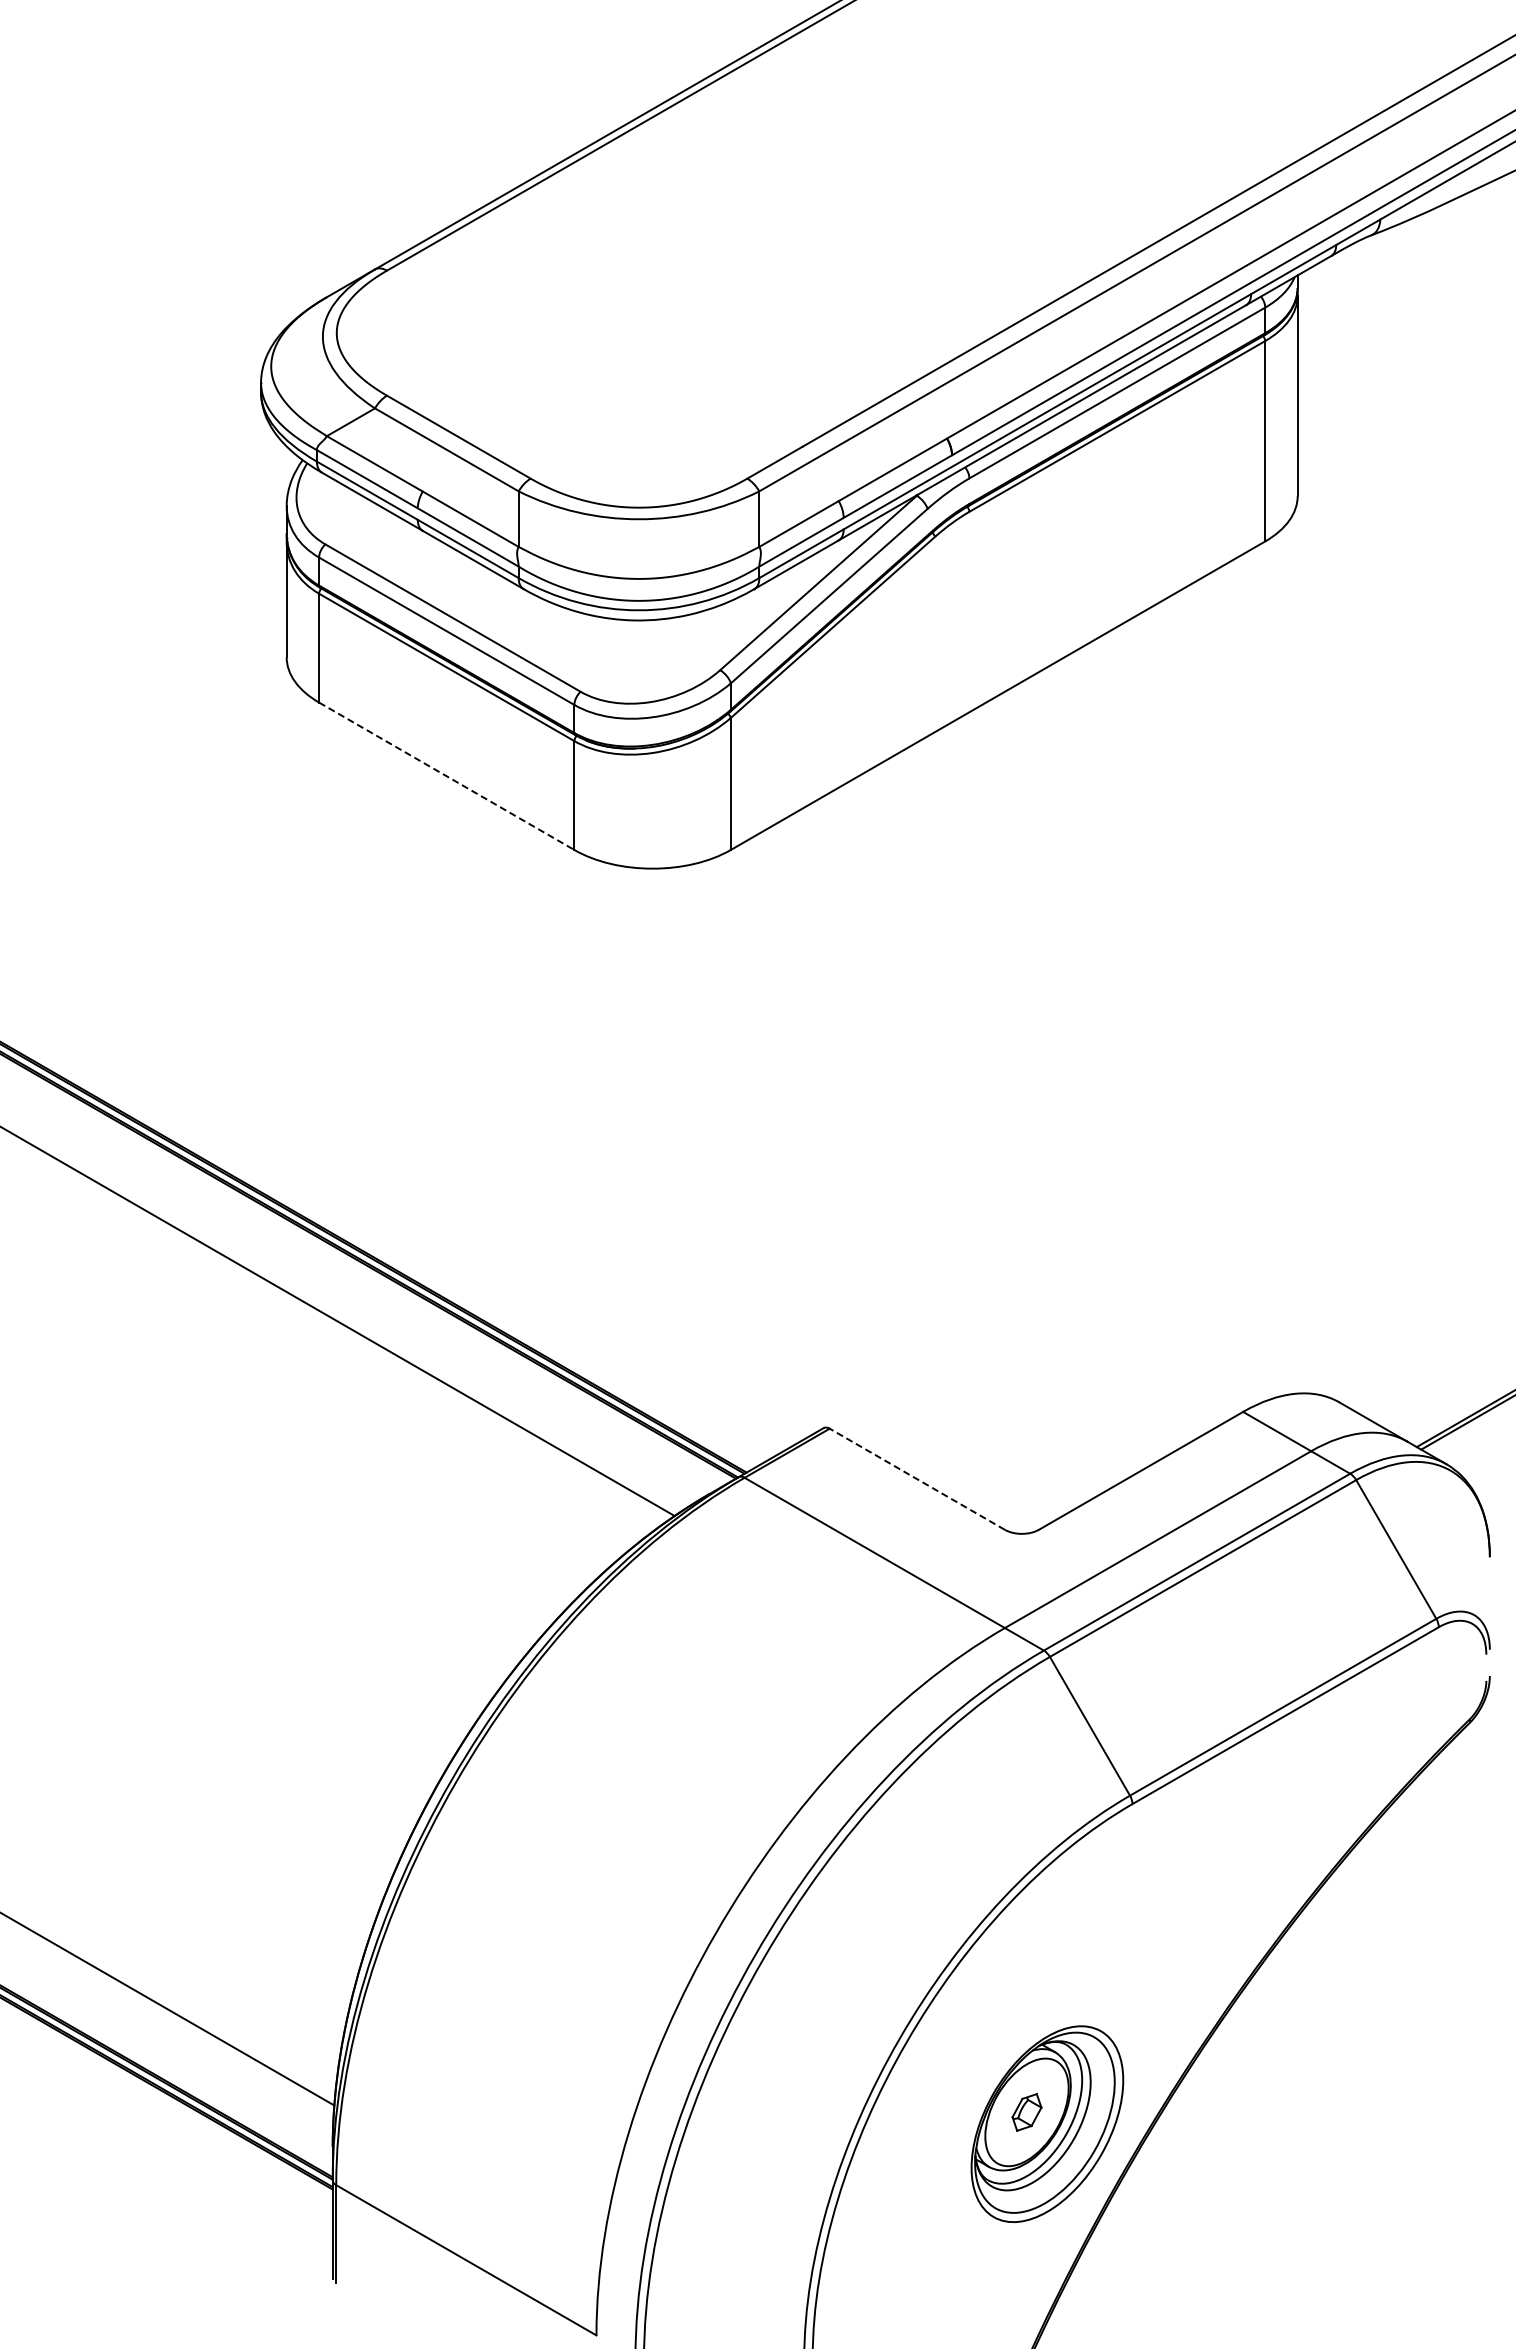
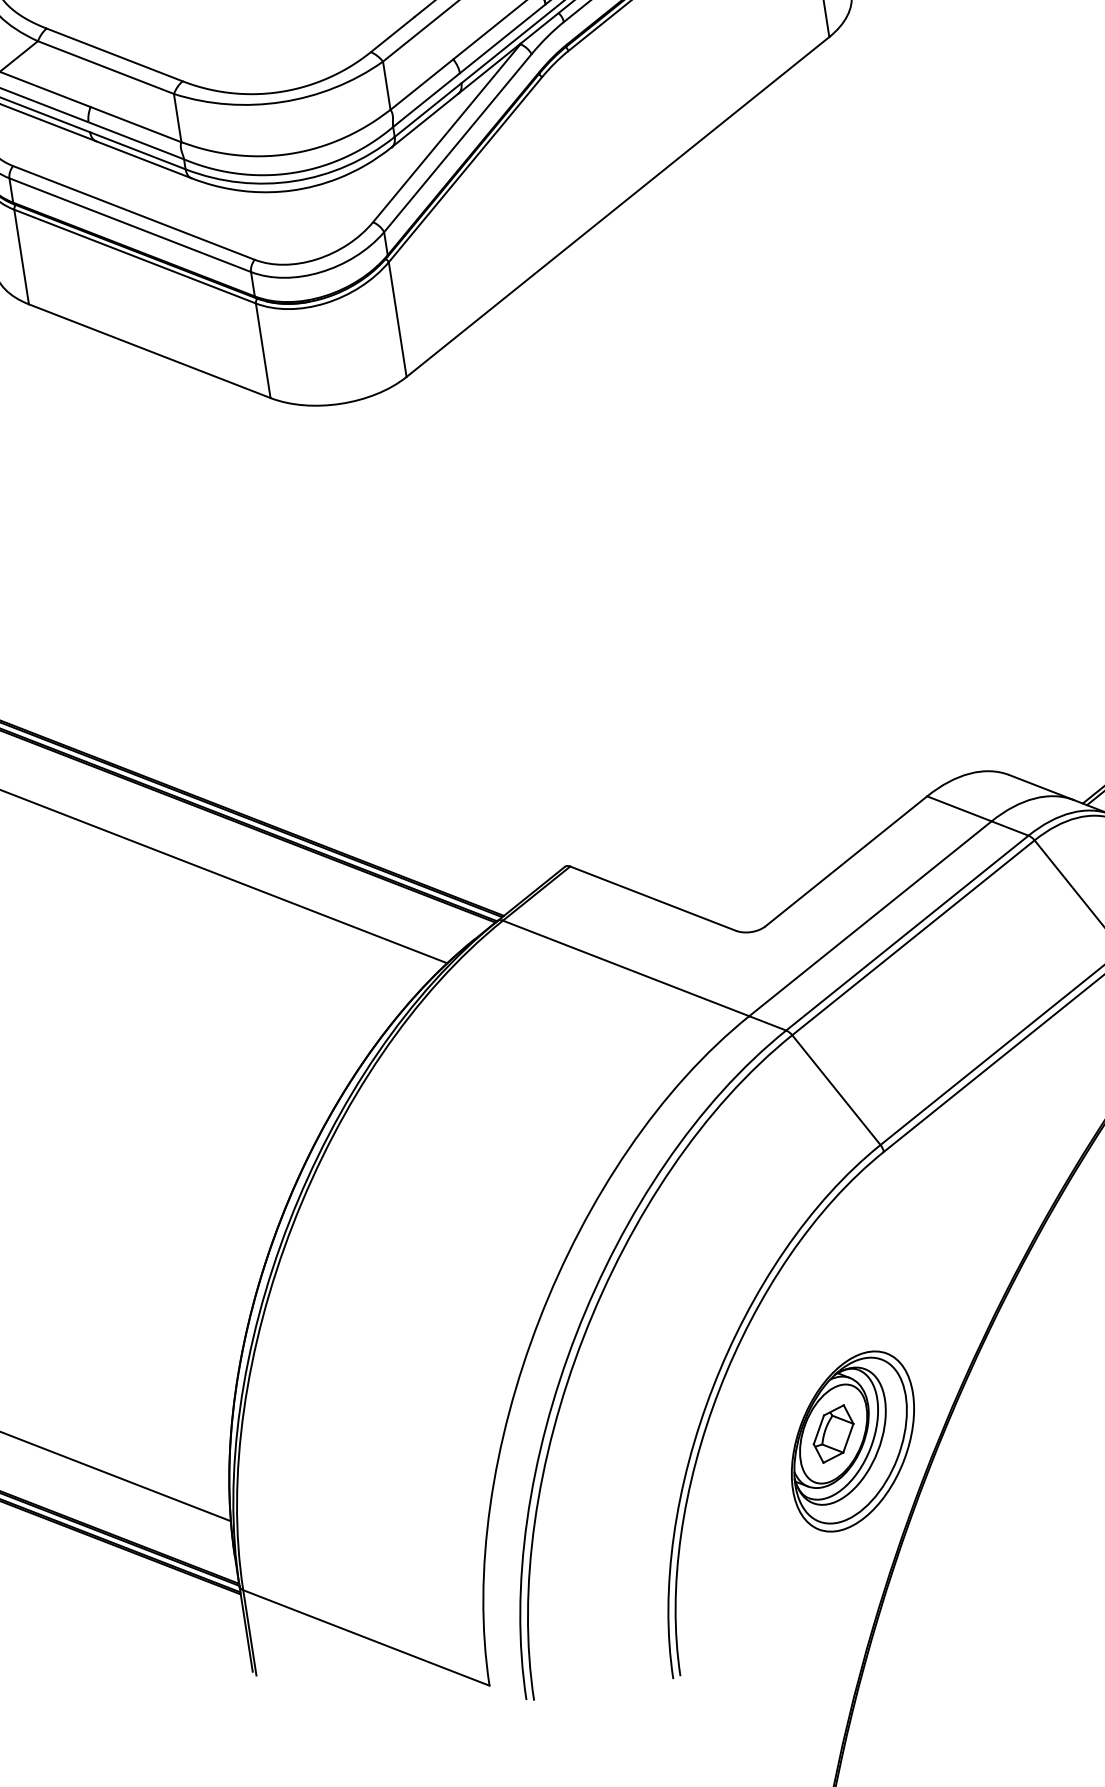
line: (447, 776) -> (150, 351), dashed -> solid
line: (916, 1479) -> (652, 899), dashed -> solid
part: (1026, 2112) -> (833, 1434), size x1.67

